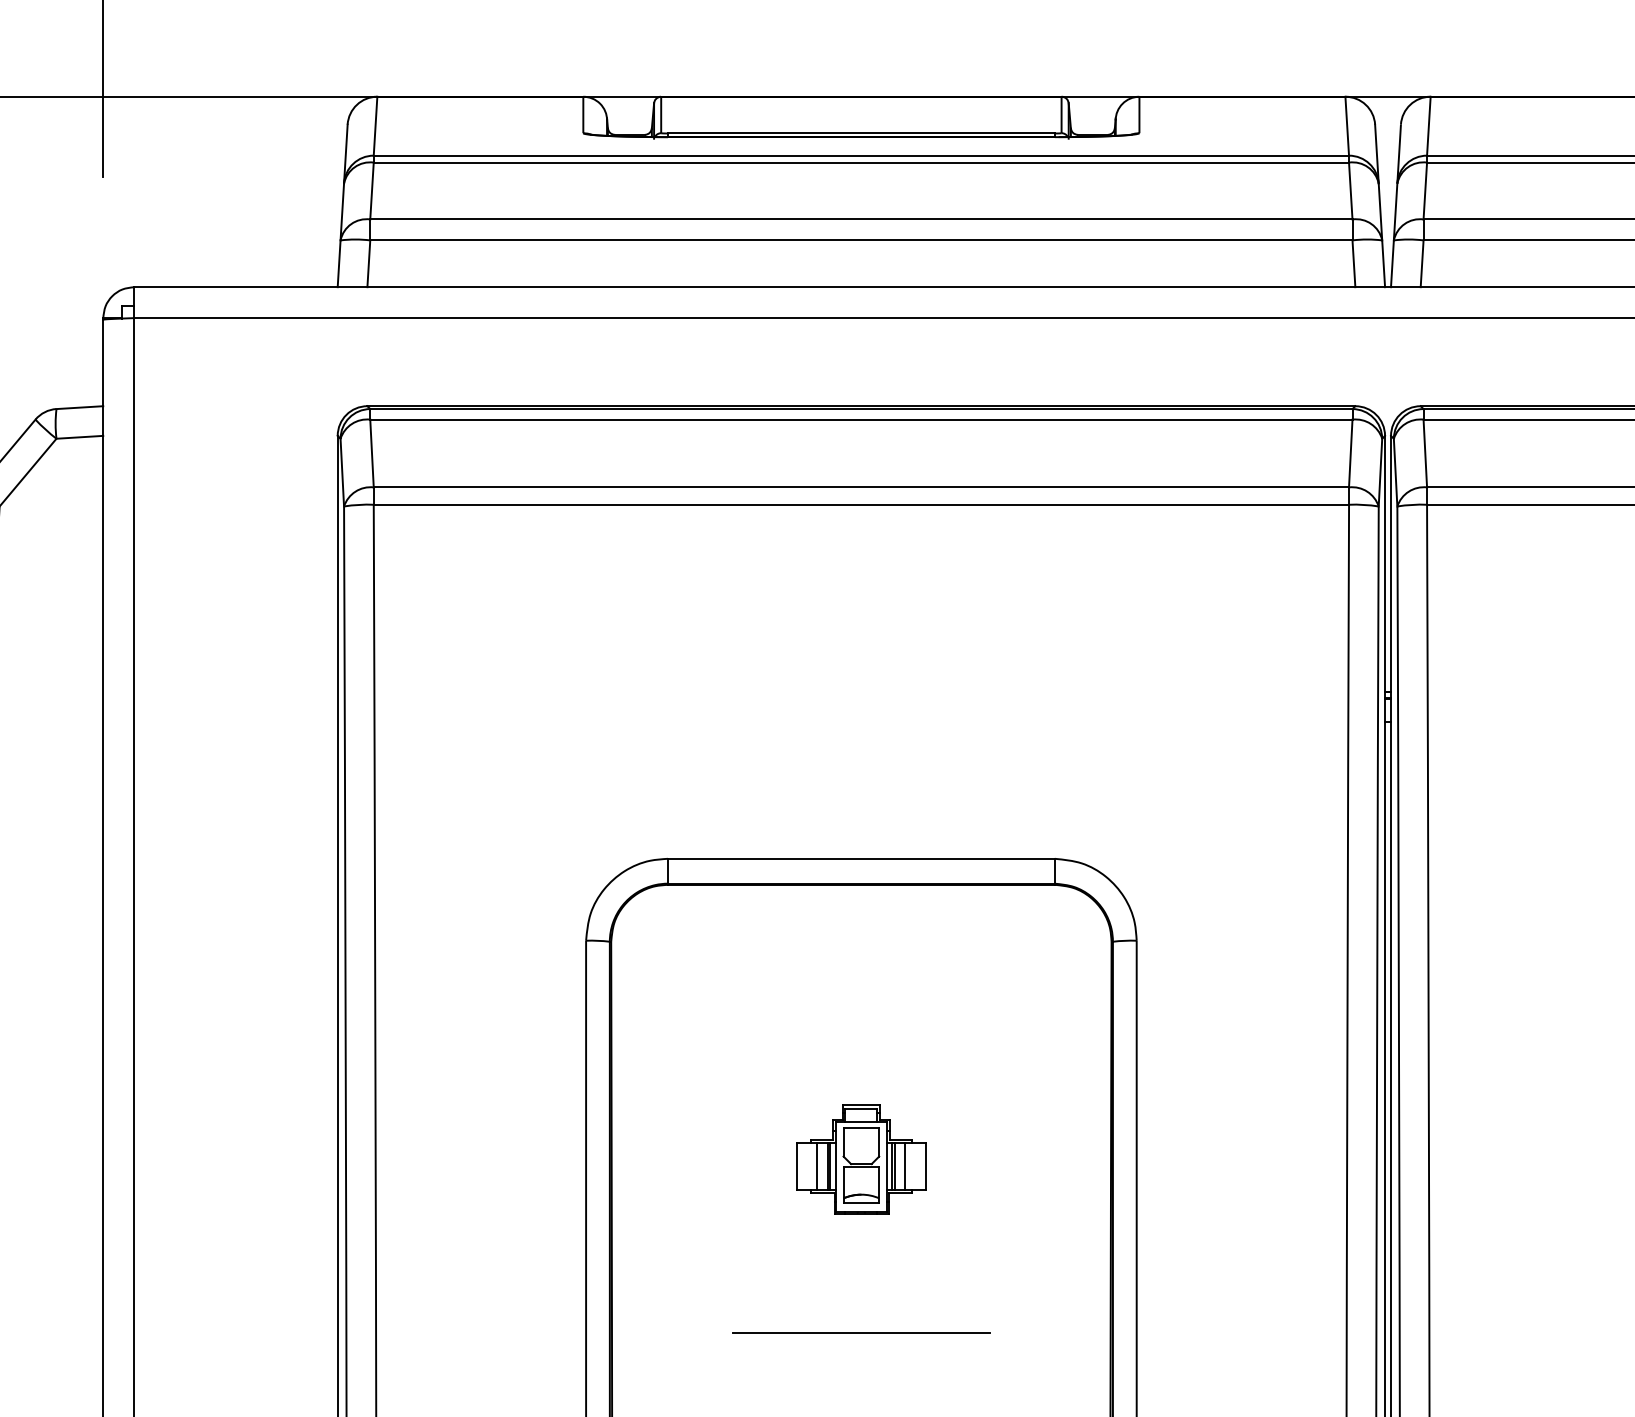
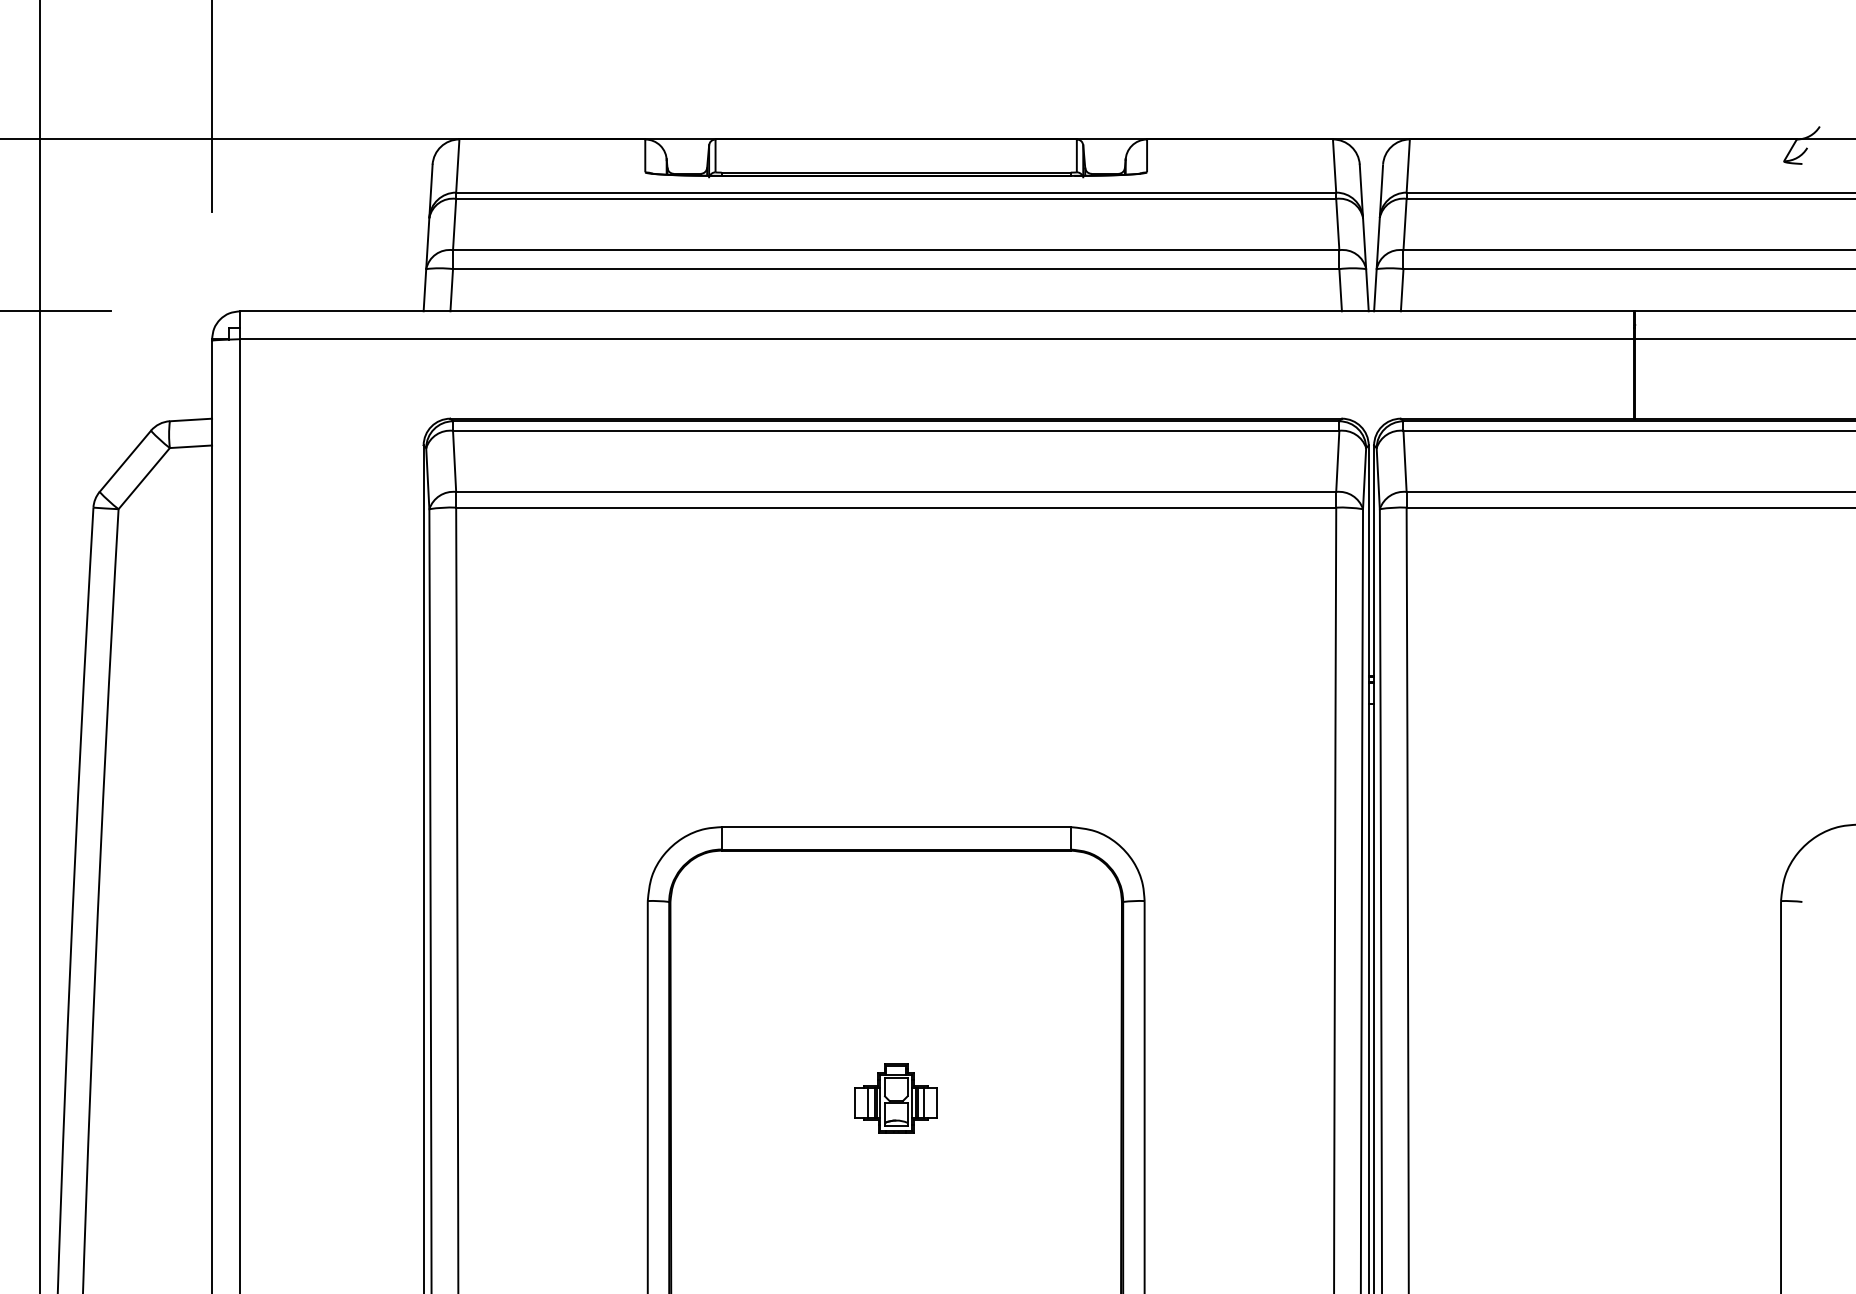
part: (861, 1158) -> (896, 1097), size x0.7
line: (861, 1333) -> (896, 1255), removed

